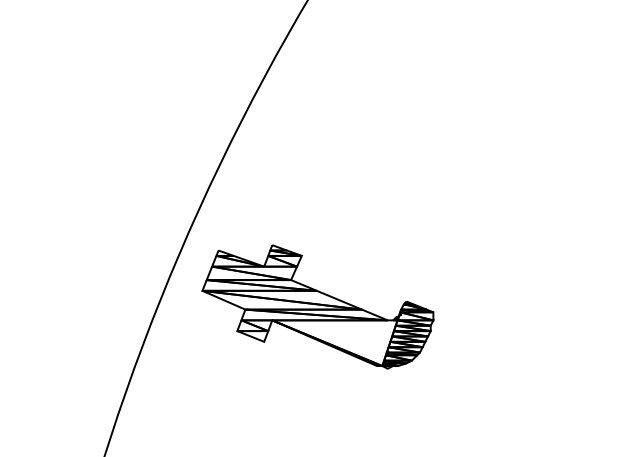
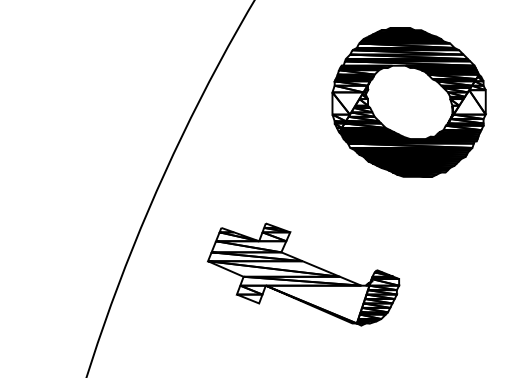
part: (494, 123) -> (409, 102), added
part: (317, 306) -> (303, 274), moved

